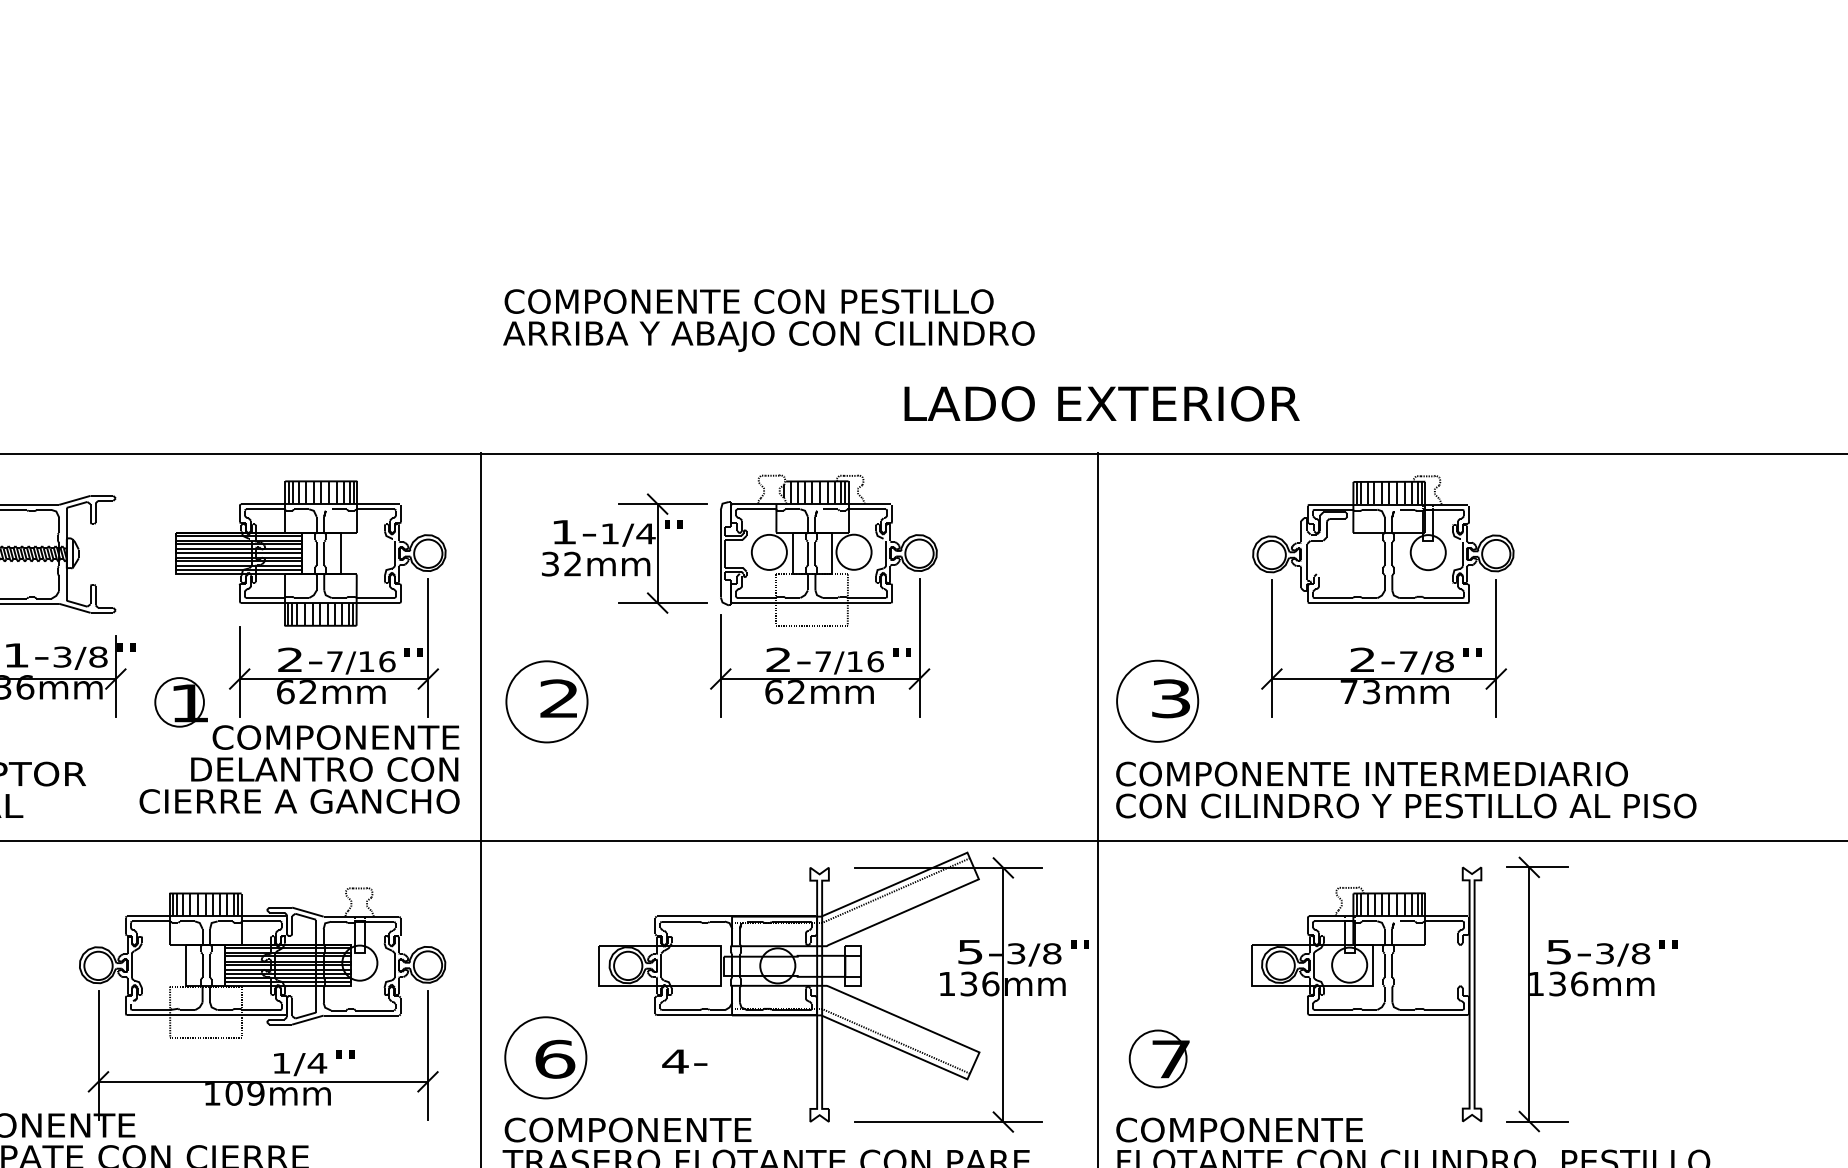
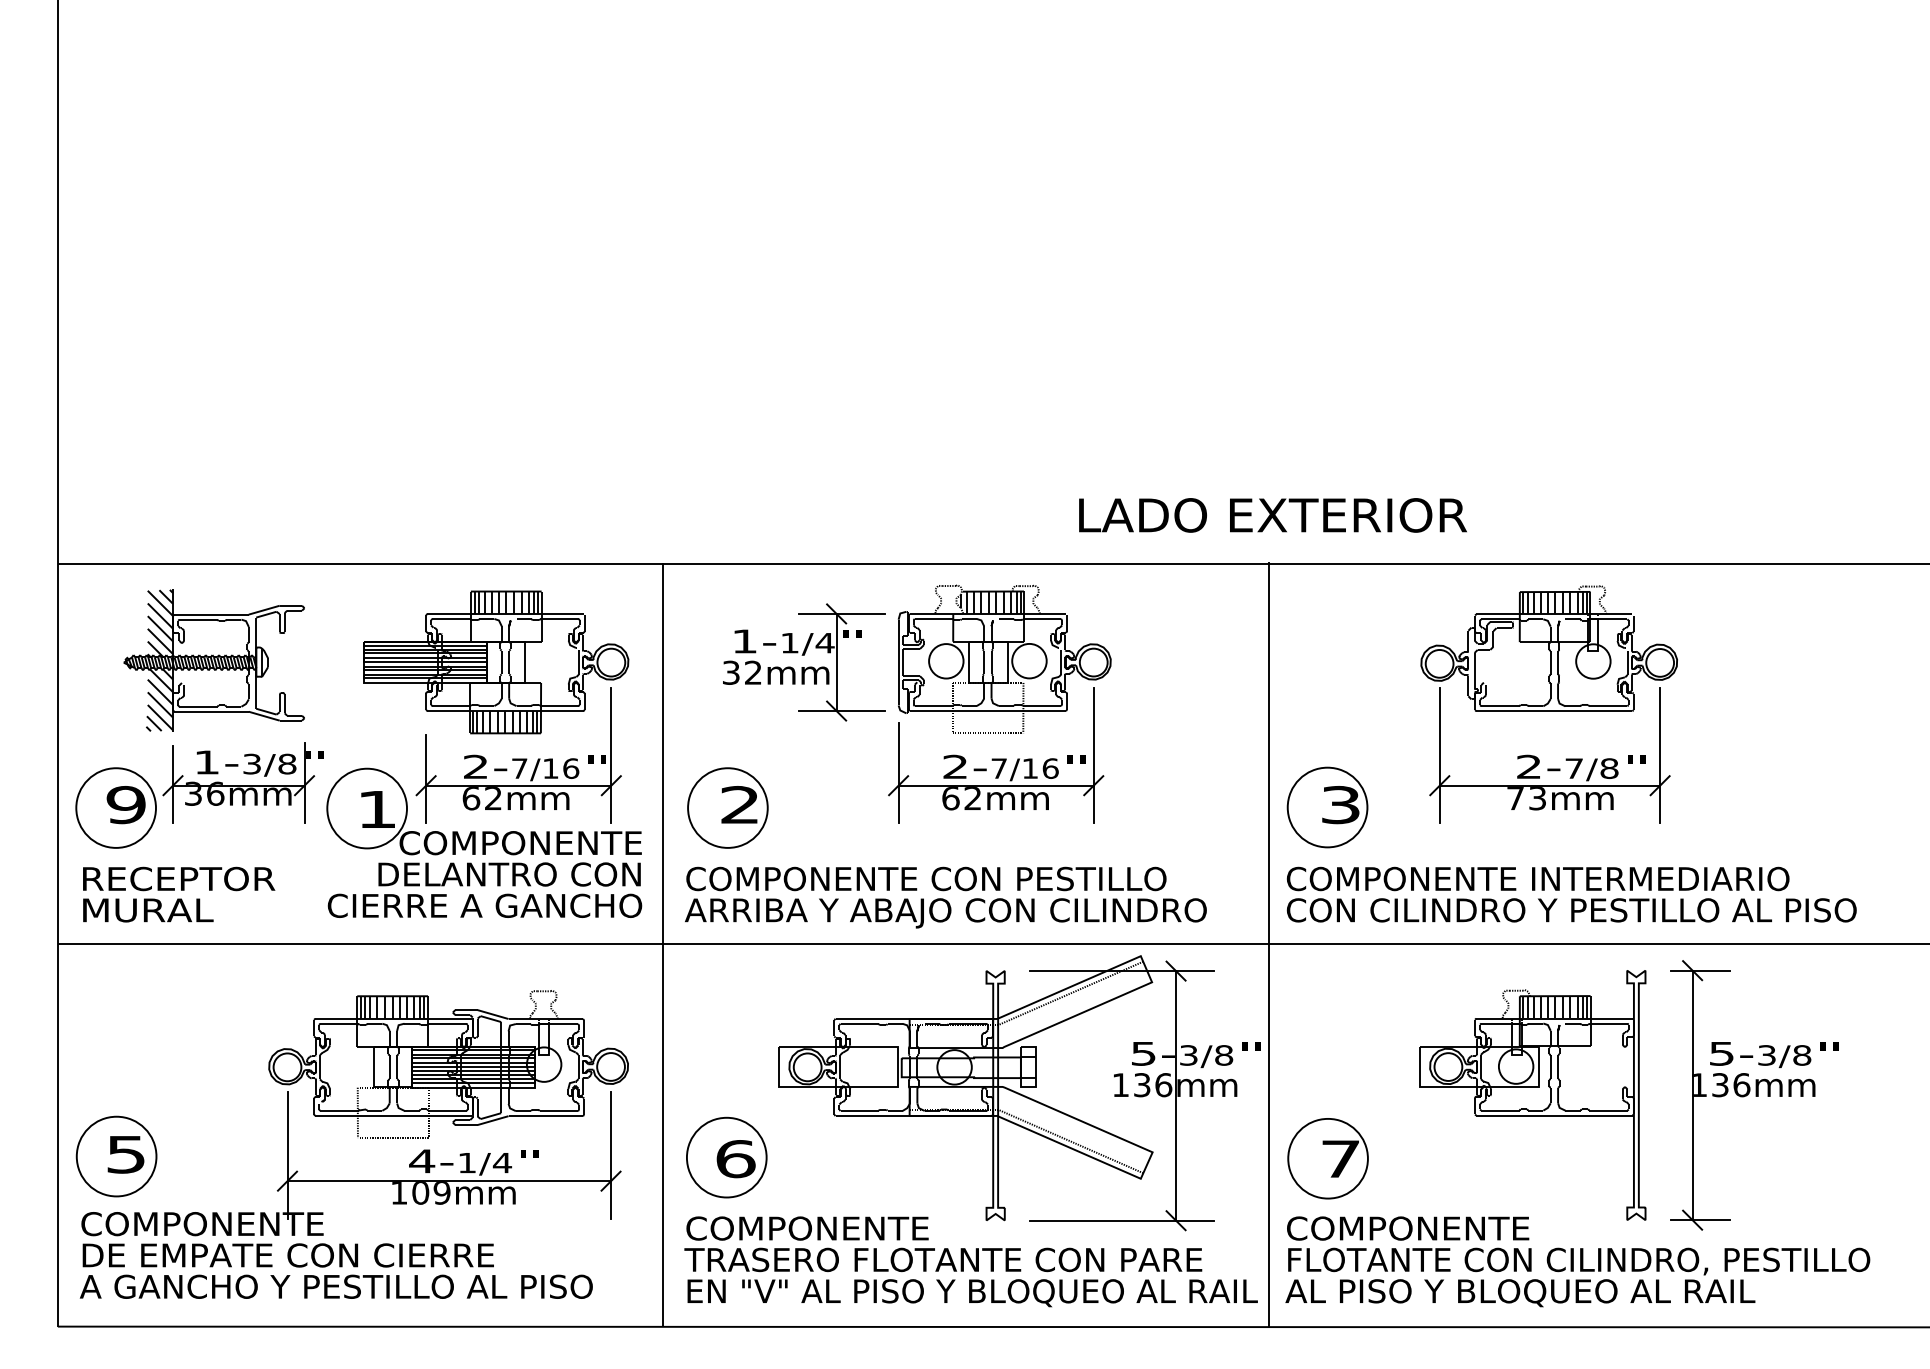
text: (768, 320) -> (945, 897), moved
circle: (179, 702) -> (367, 808), size x1.67
circle: (1157, 1058) -> (1327, 1158), size x1.43
text: (685, 1060) -> (431, 1160), moved

